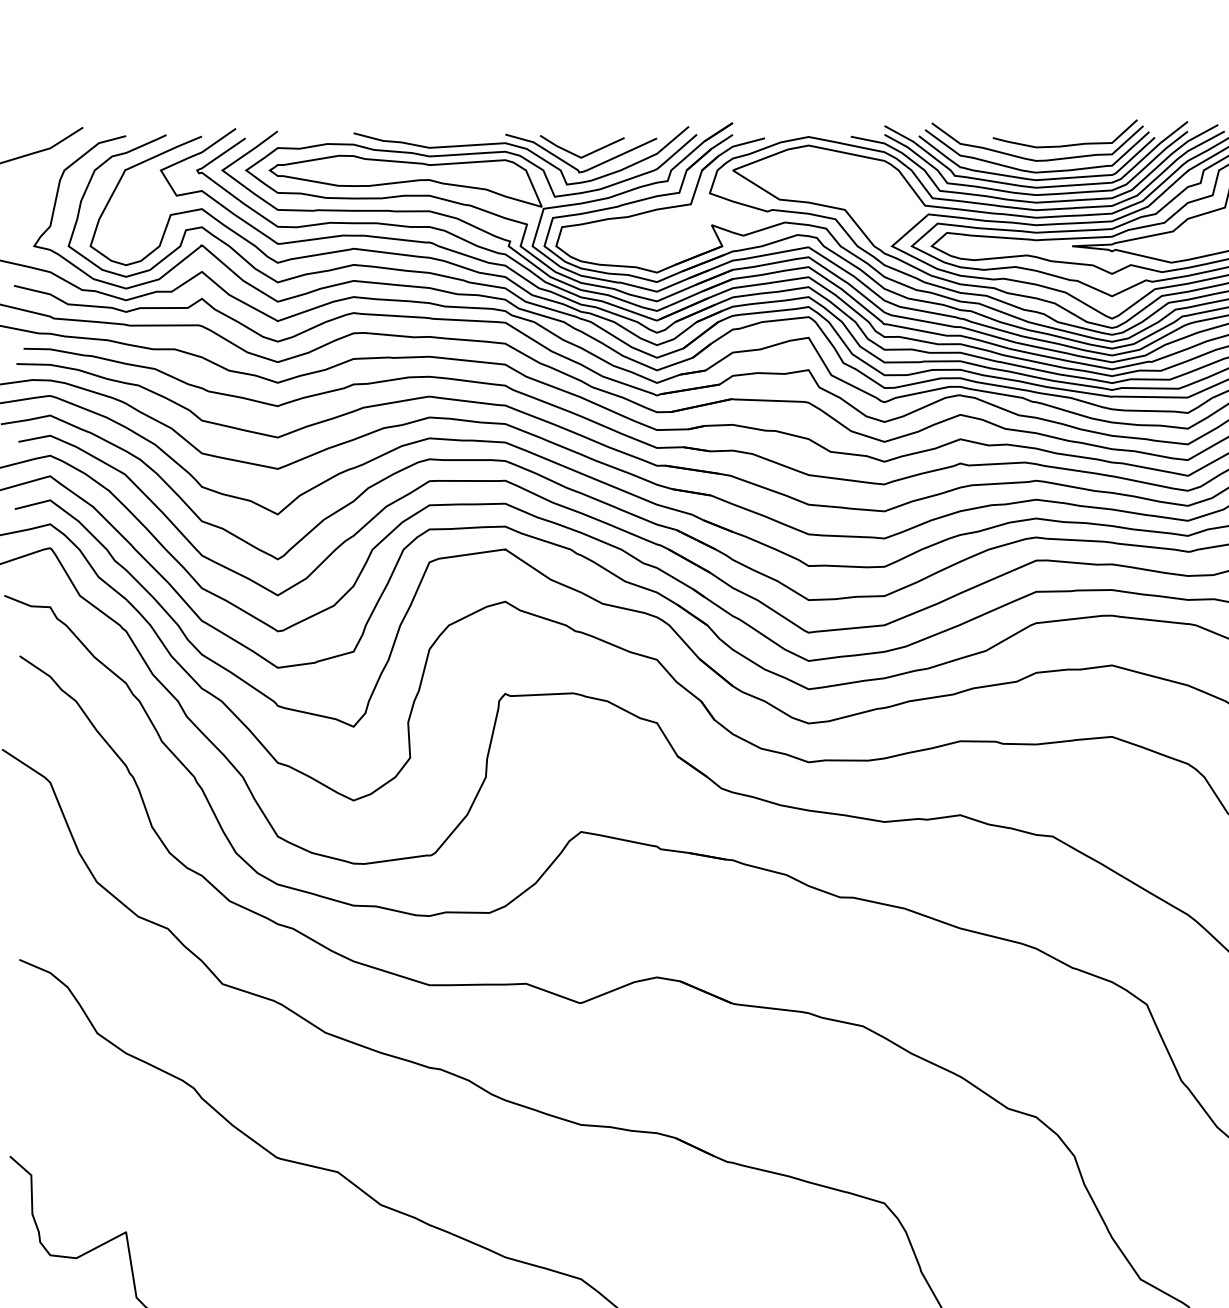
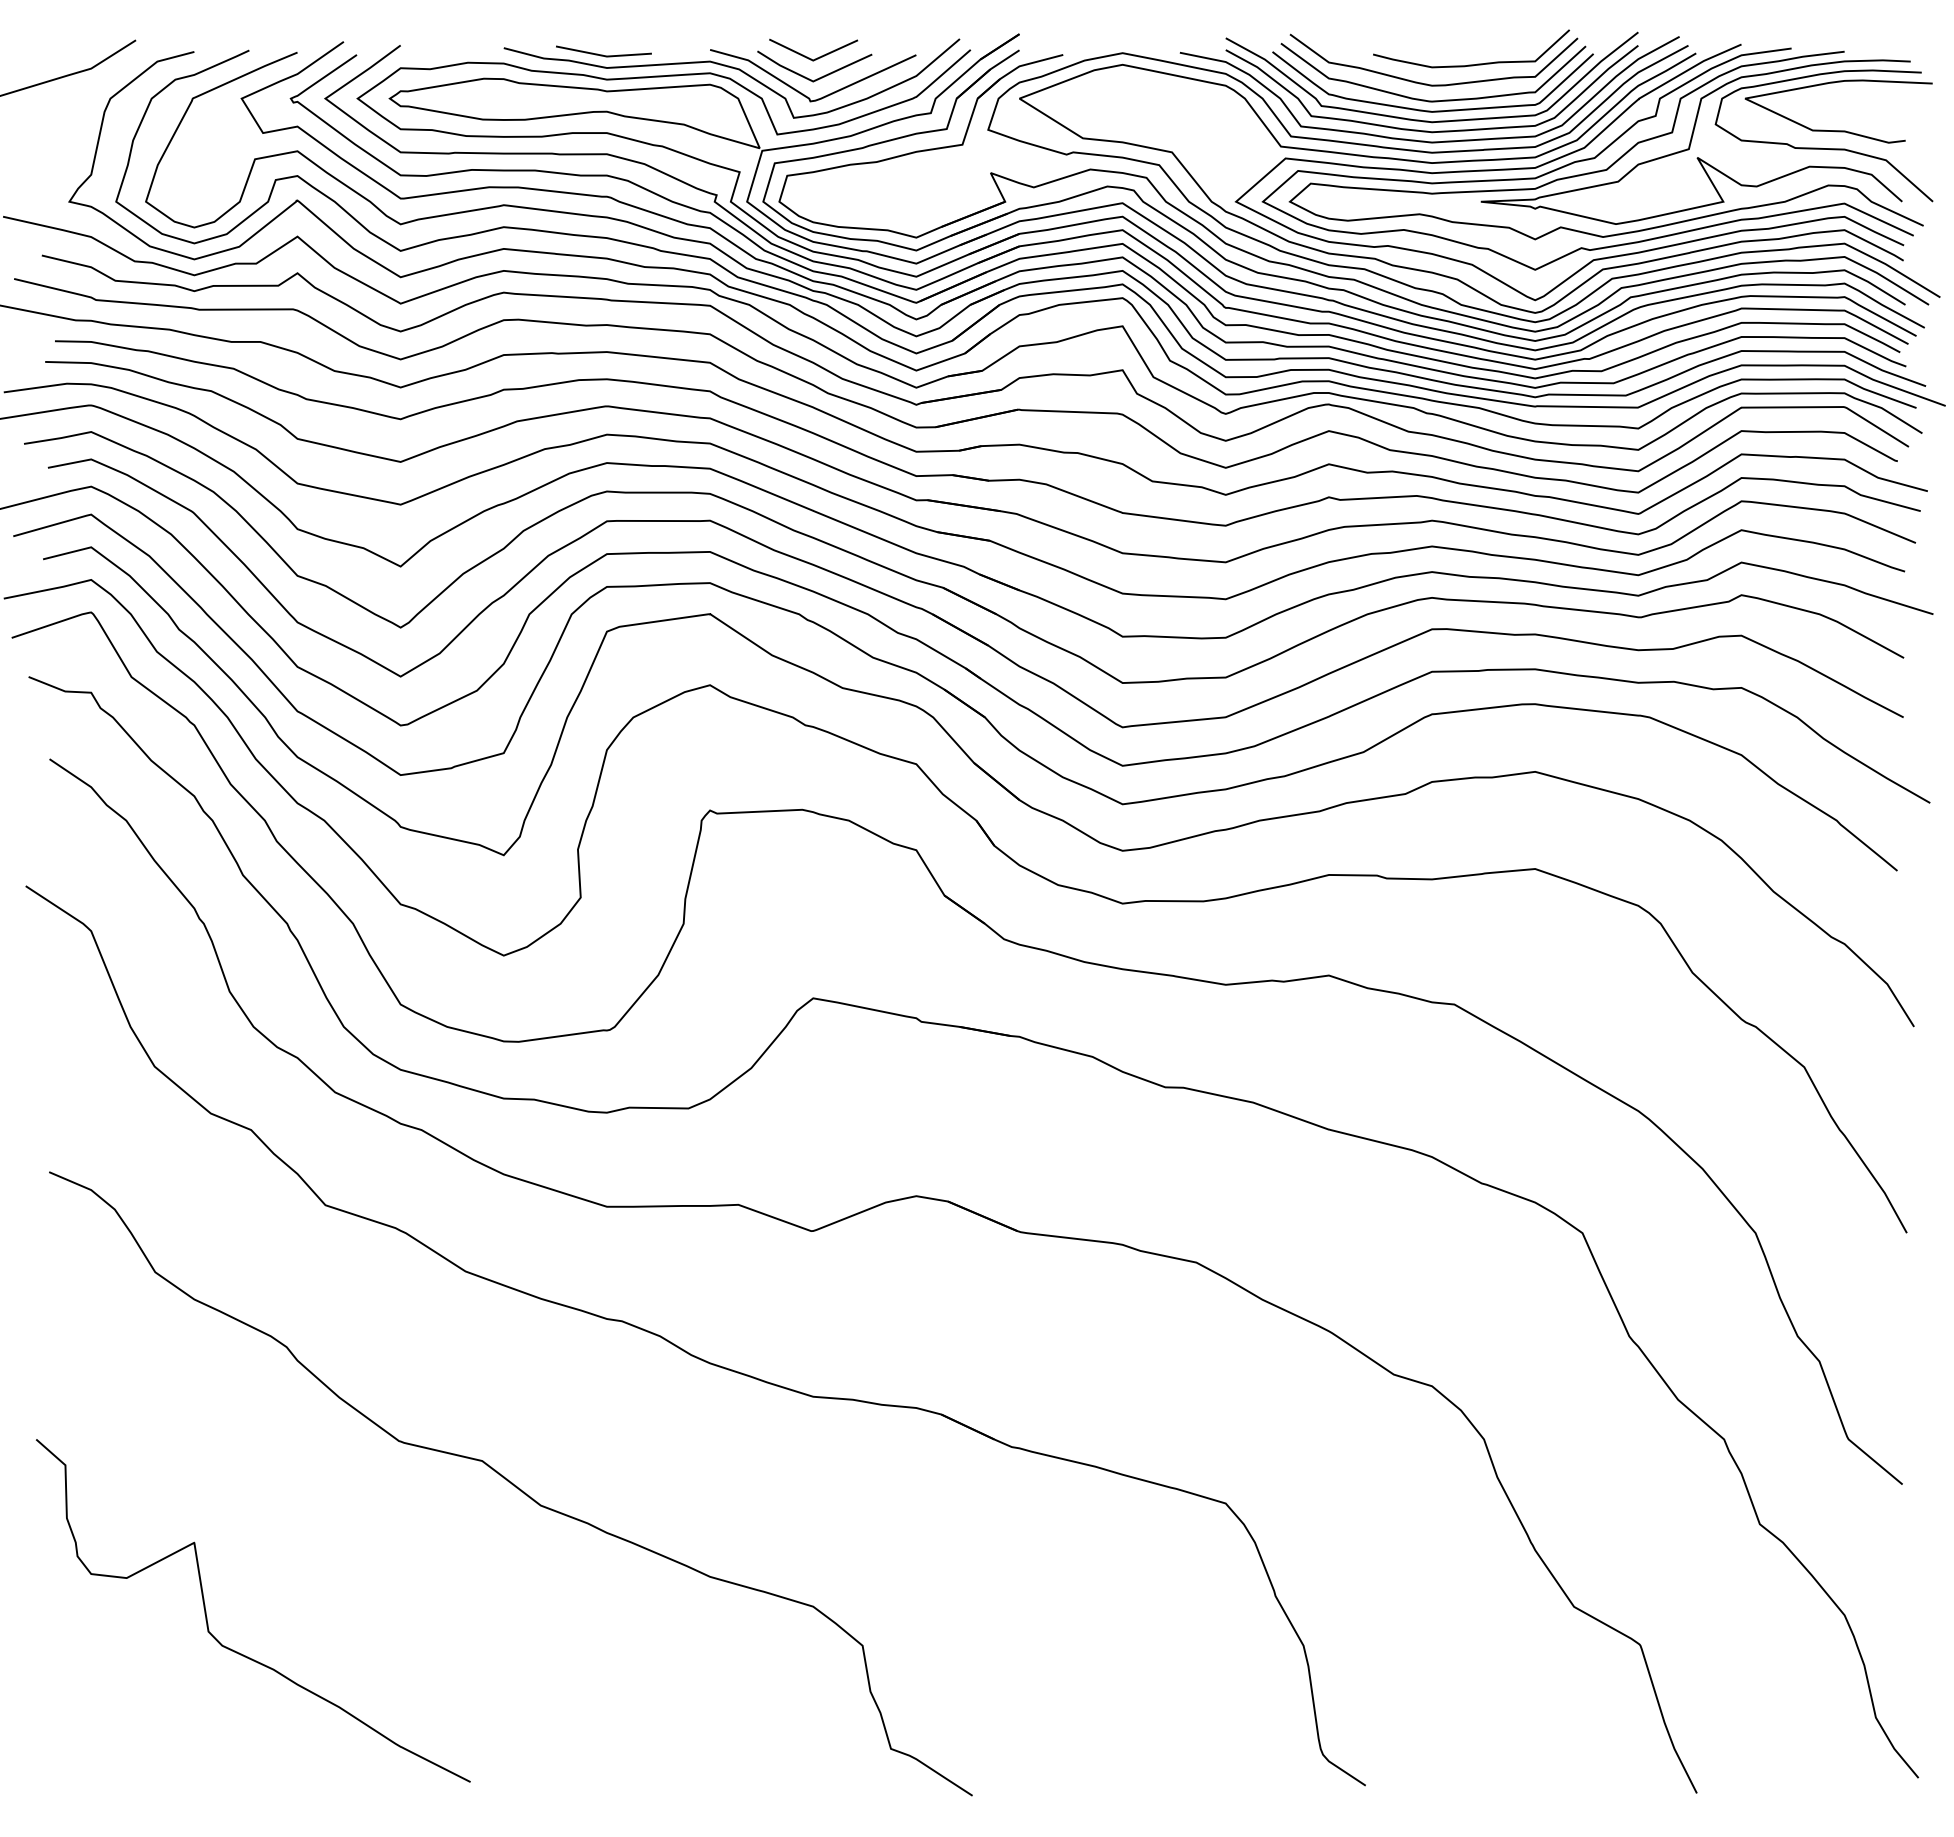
line: (426, 137) -> (602, 54), added
line: (578, 140) -> (809, 57), added

